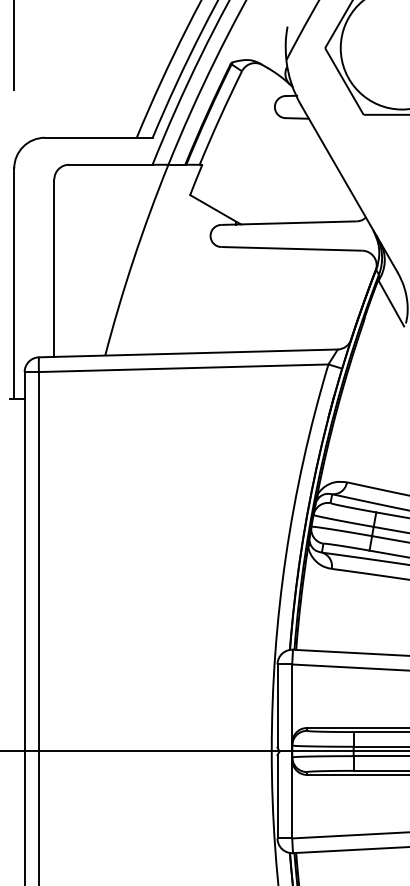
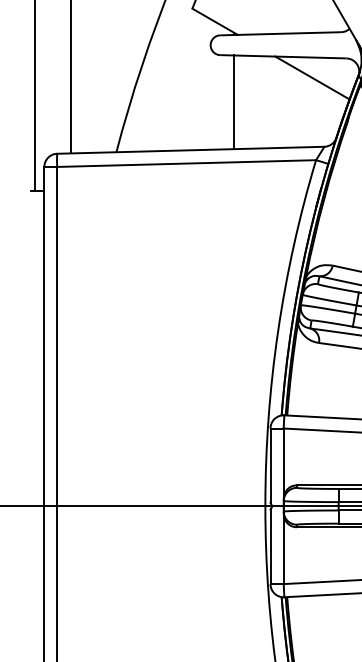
line: (324, 272) -> (312, 77), added
line: (236, 299) -> (233, 102), added

